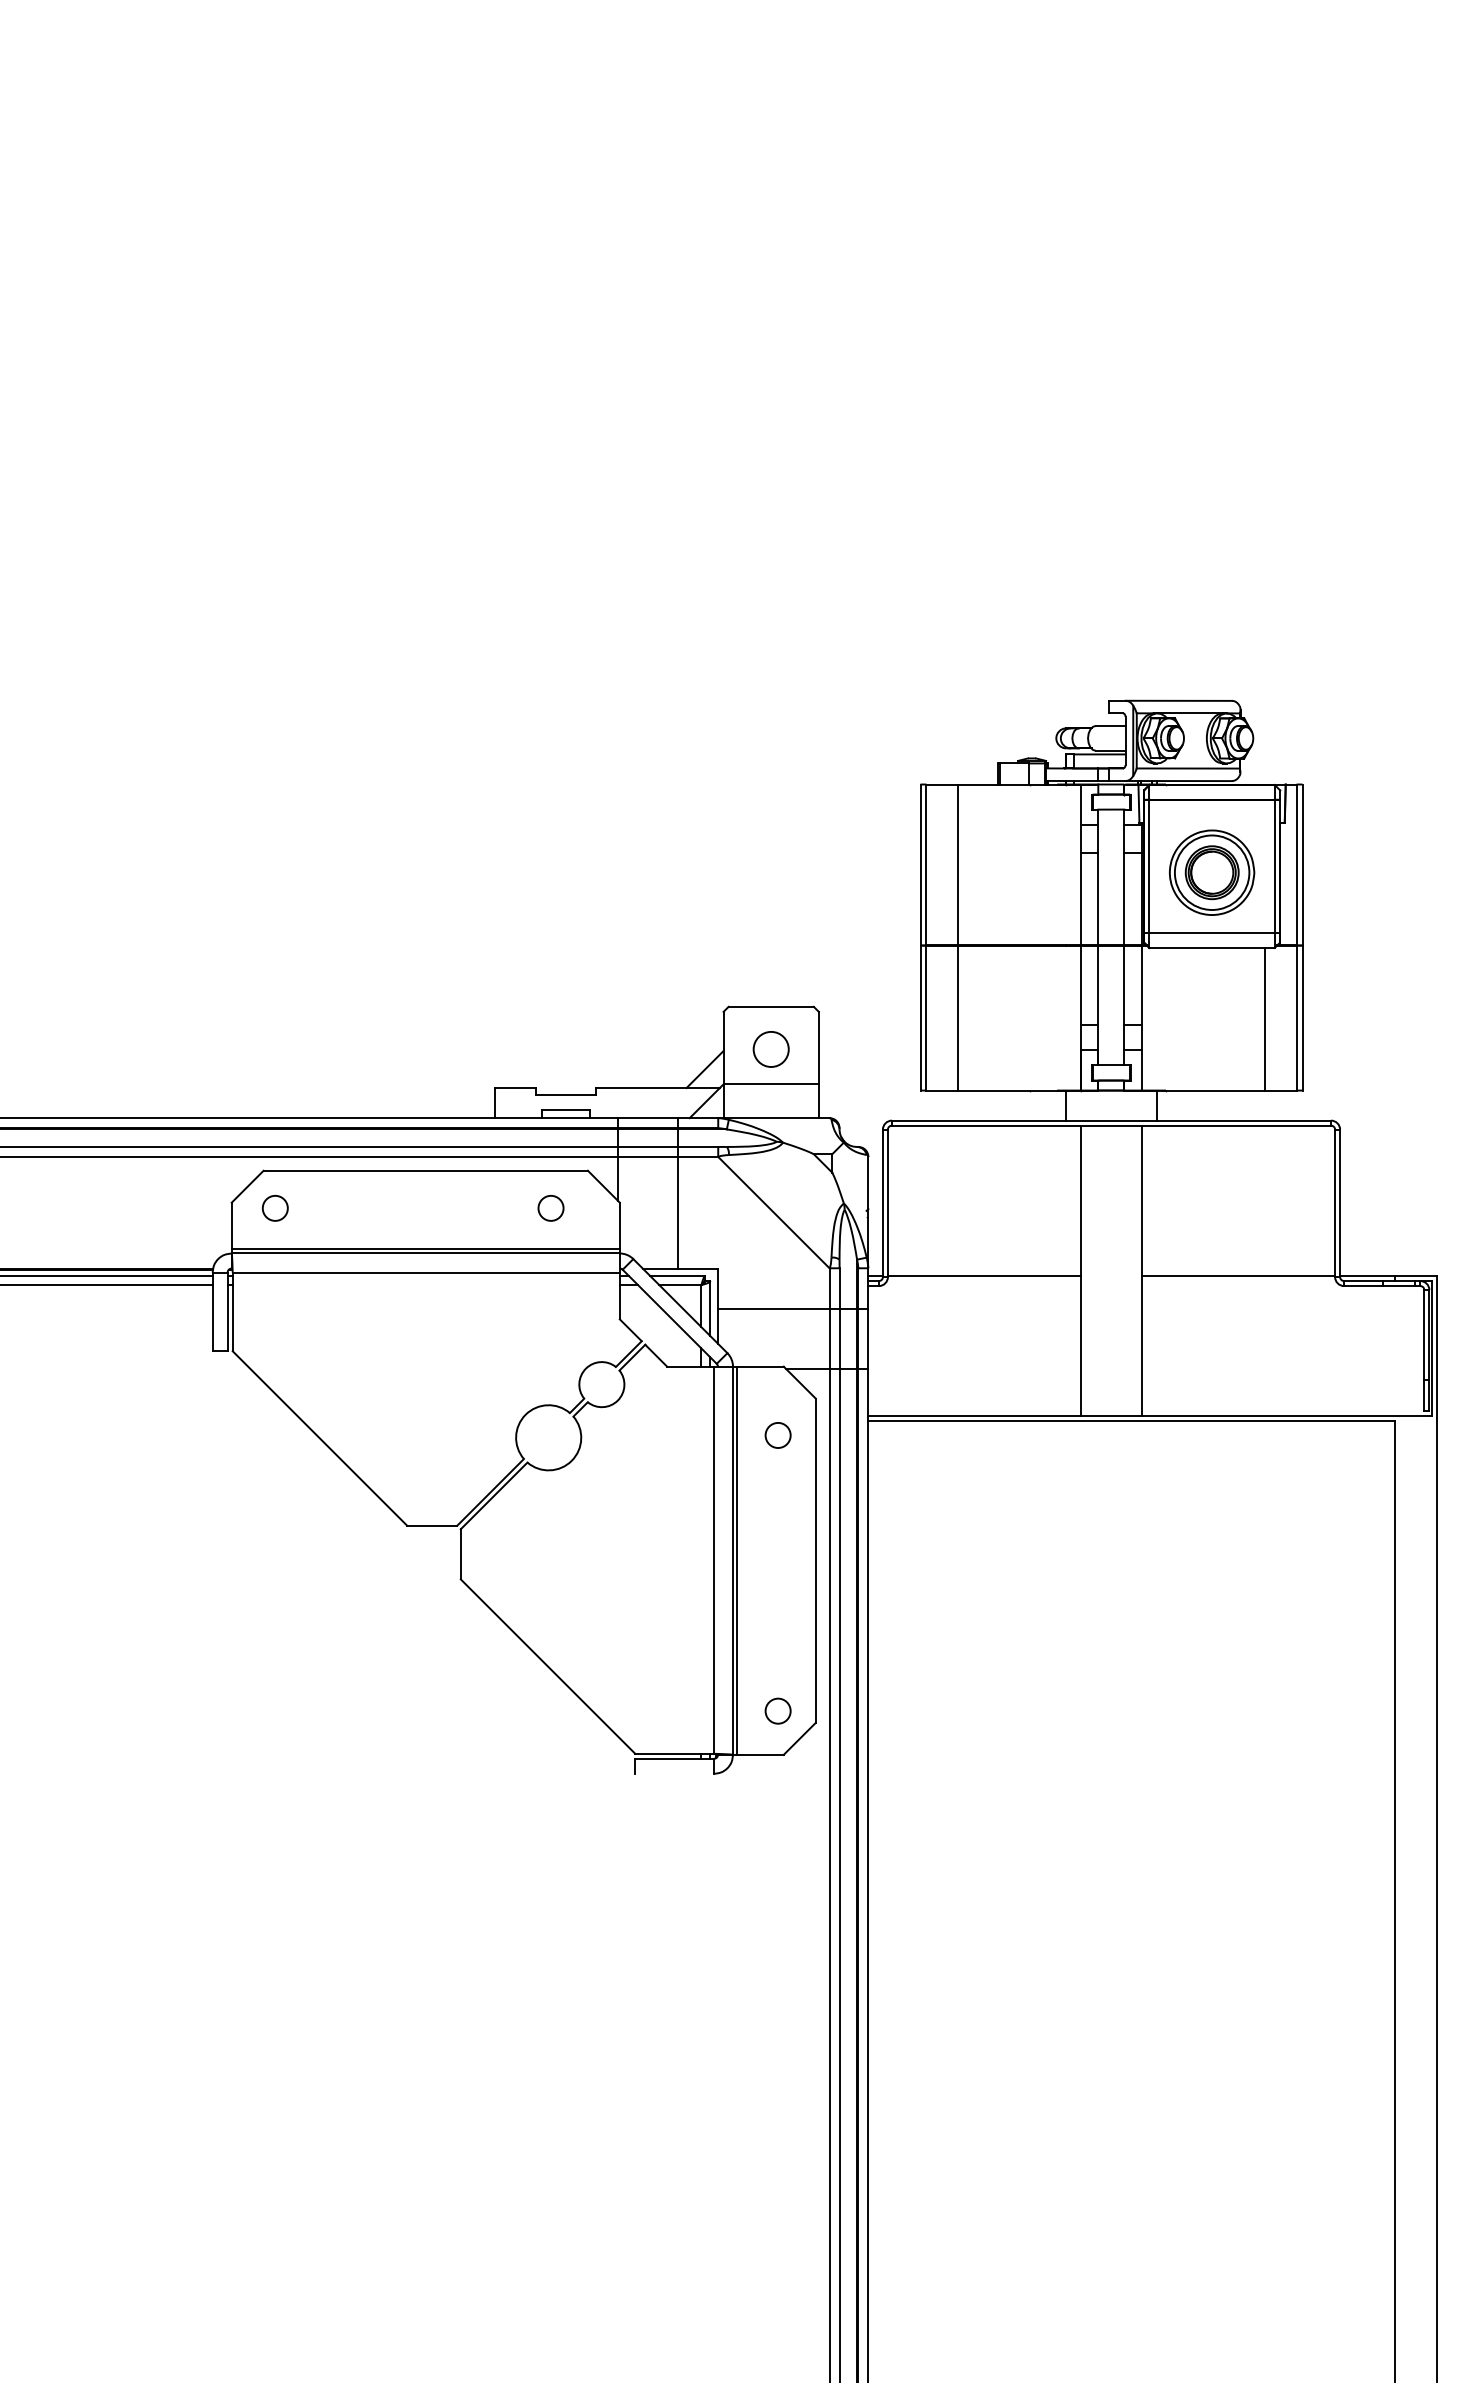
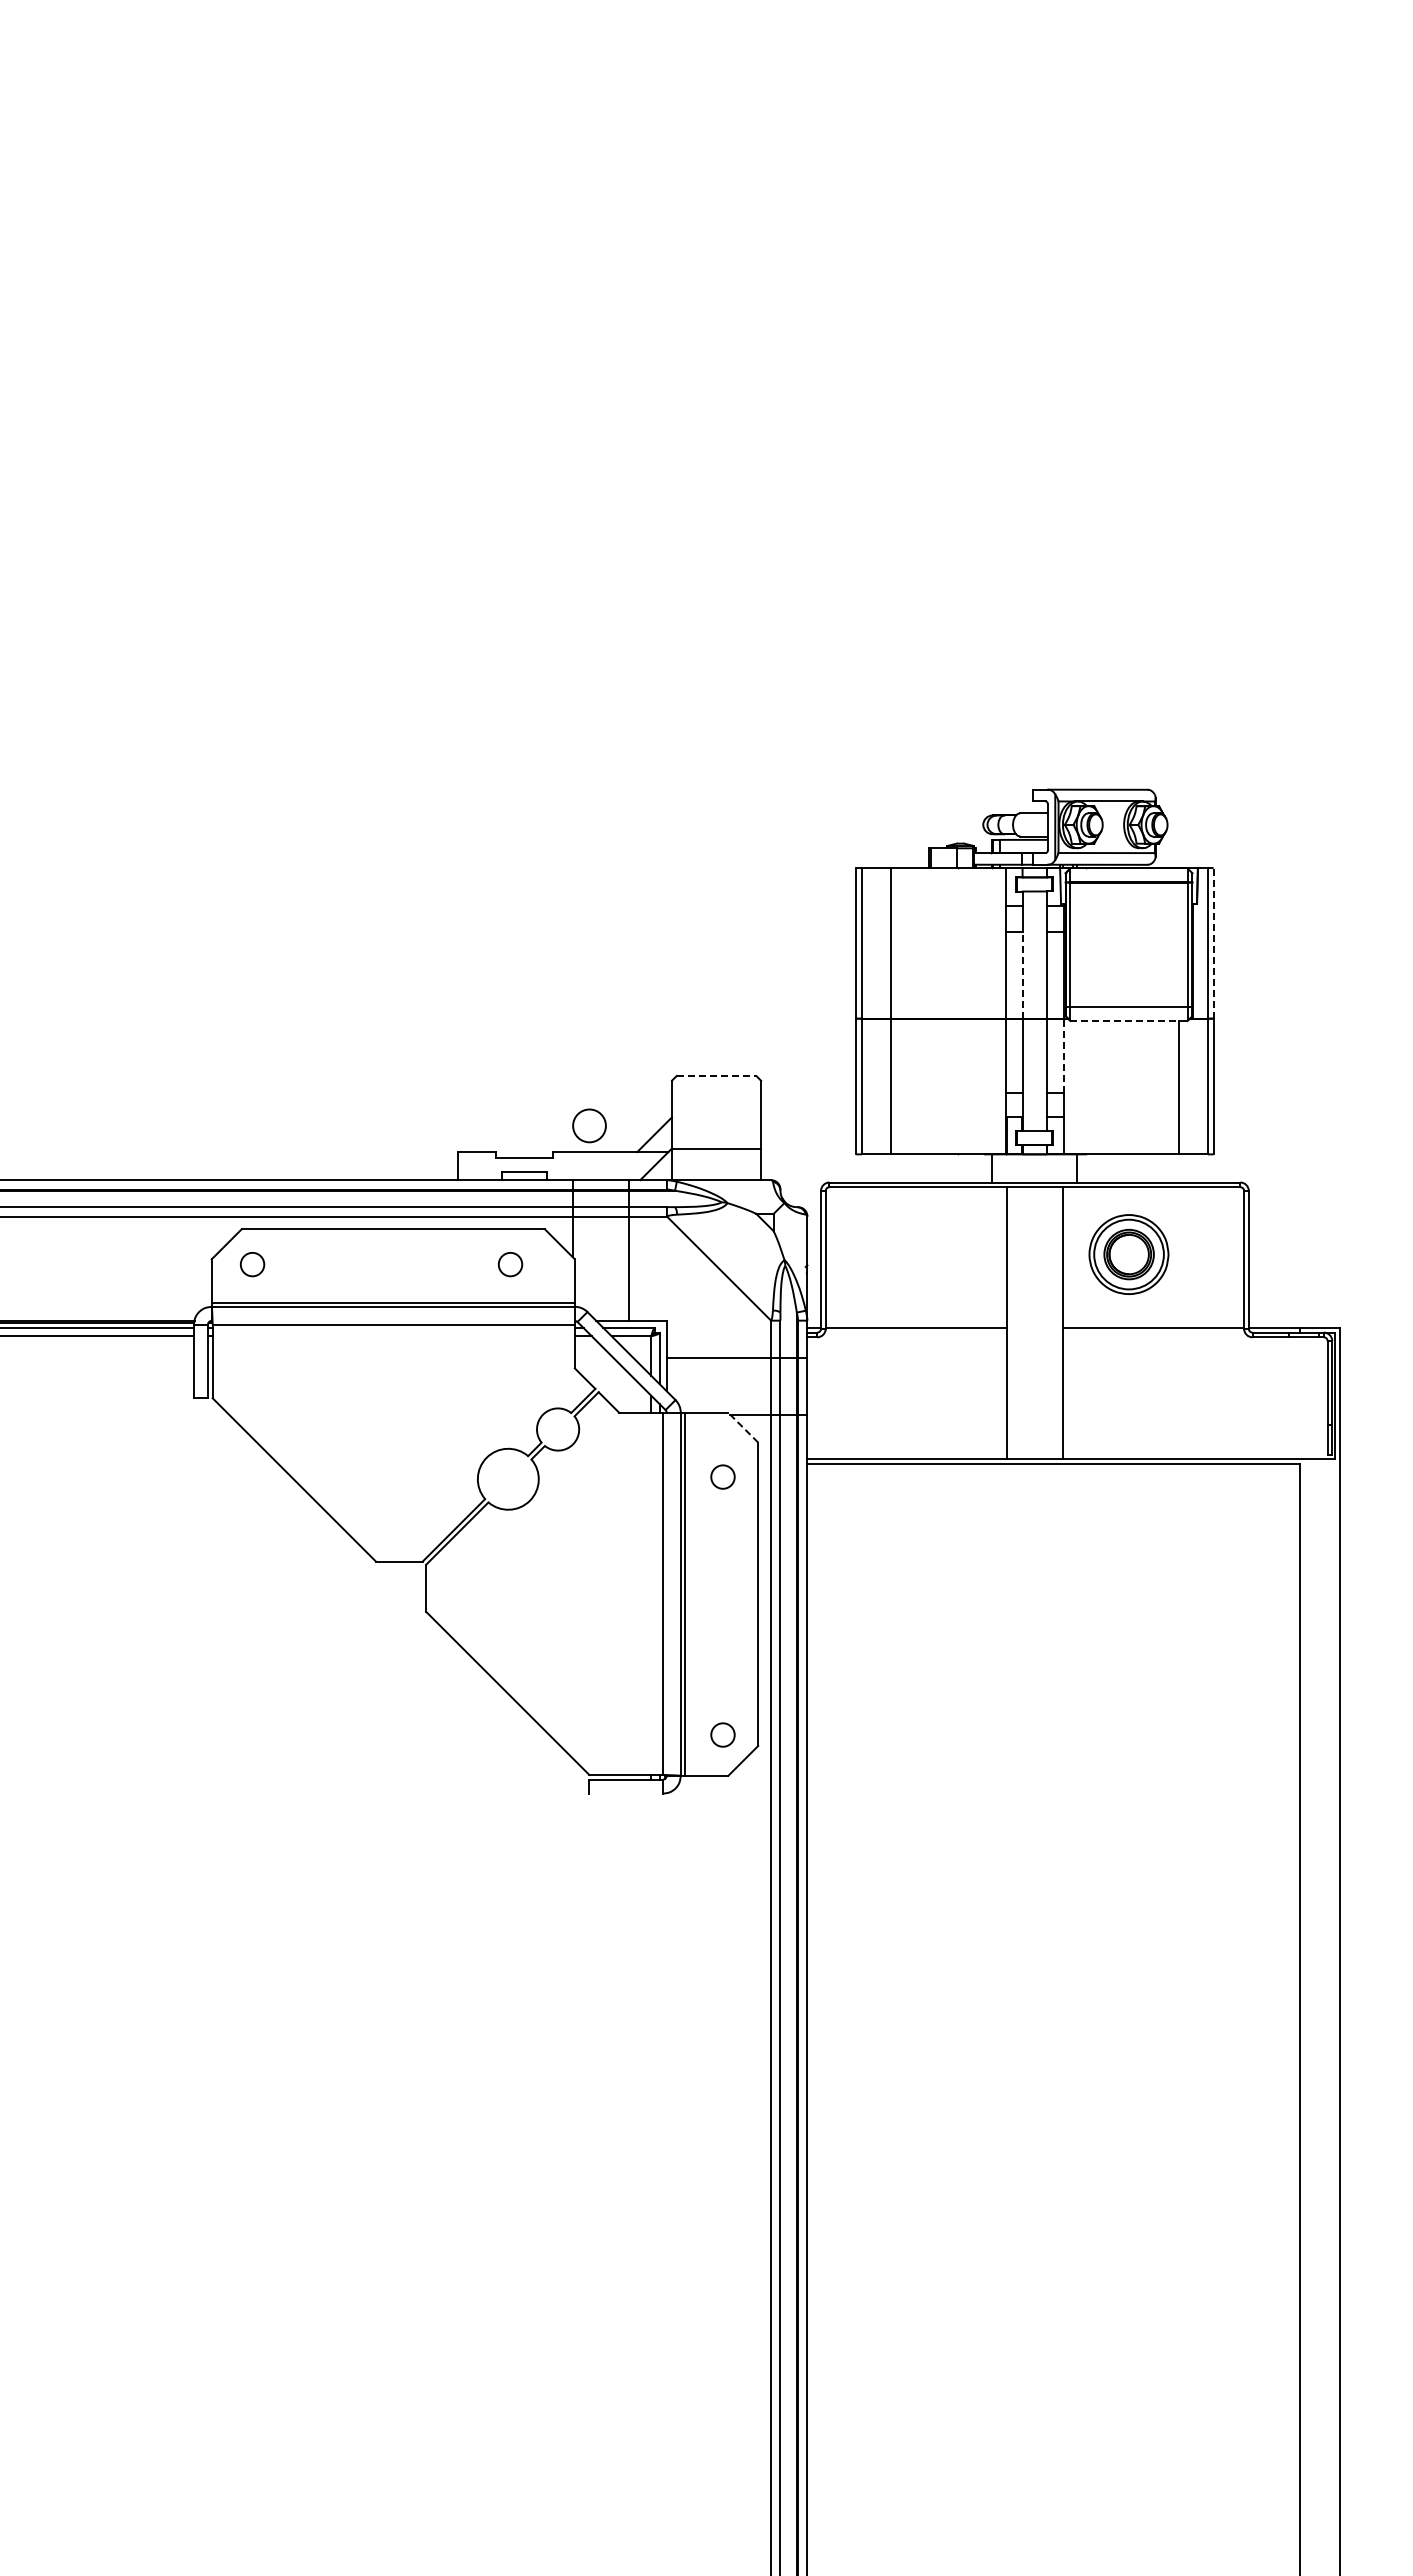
line: (1302, 864) -> (1213, 942), solid -> dashed
part: (1211, 872) -> (1128, 1254), moved
line: (1098, 898) -> (1022, 974), solid -> dashed
line: (1212, 947) -> (1129, 1020), solid -> dashed
line: (1142, 984) -> (1063, 1055), solid -> dashed
line: (771, 1007) -> (716, 1076), solid -> dashed
circle: (771, 1049) -> (589, 1125), moved
line: (798, 1382) -> (742, 1427), solid -> dashed

